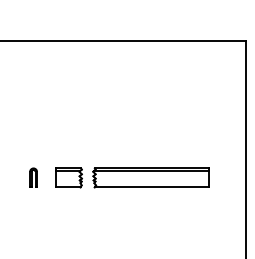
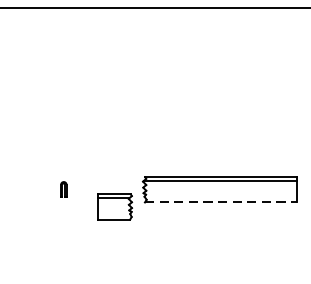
part: (33, 177) -> (63, 189), size x0.6
part: (68, 177) -> (114, 206), moved
line: (152, 187) -> (221, 202), solid -> dashed

